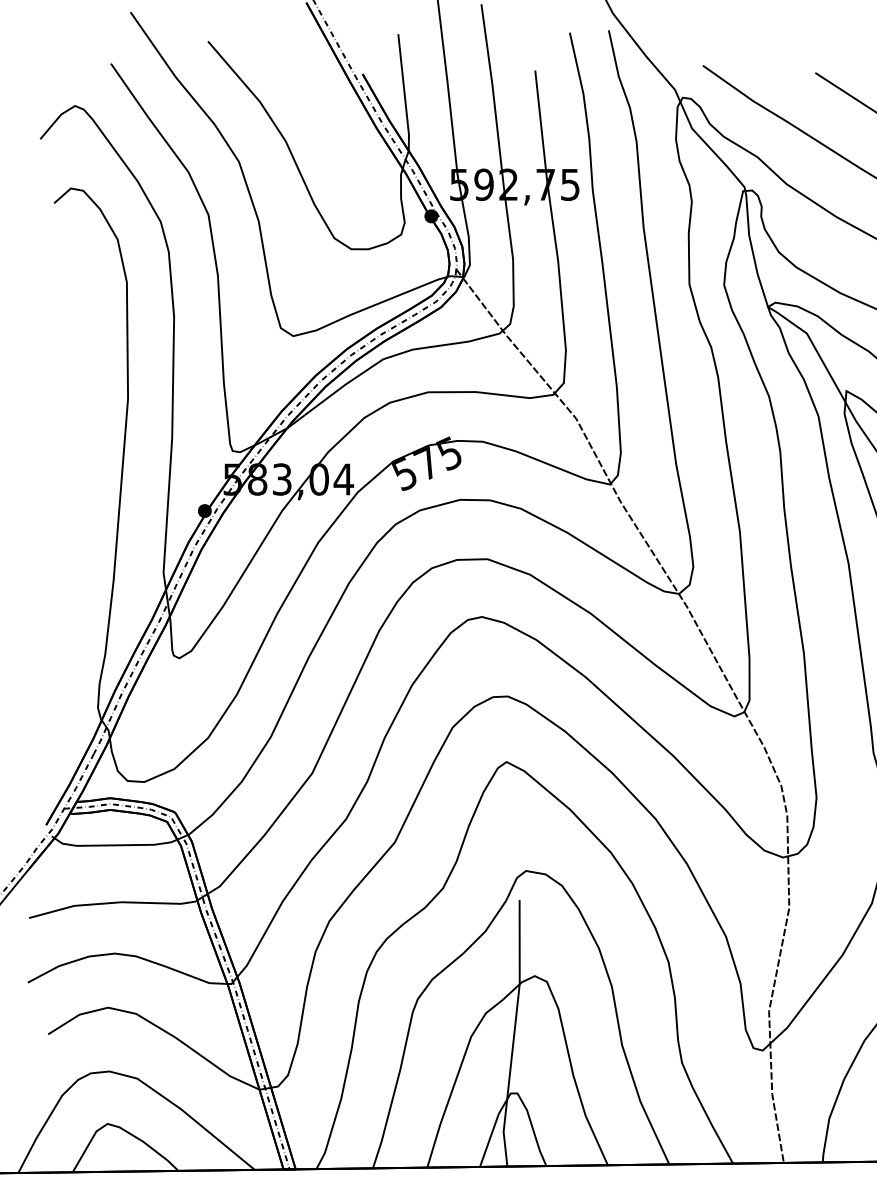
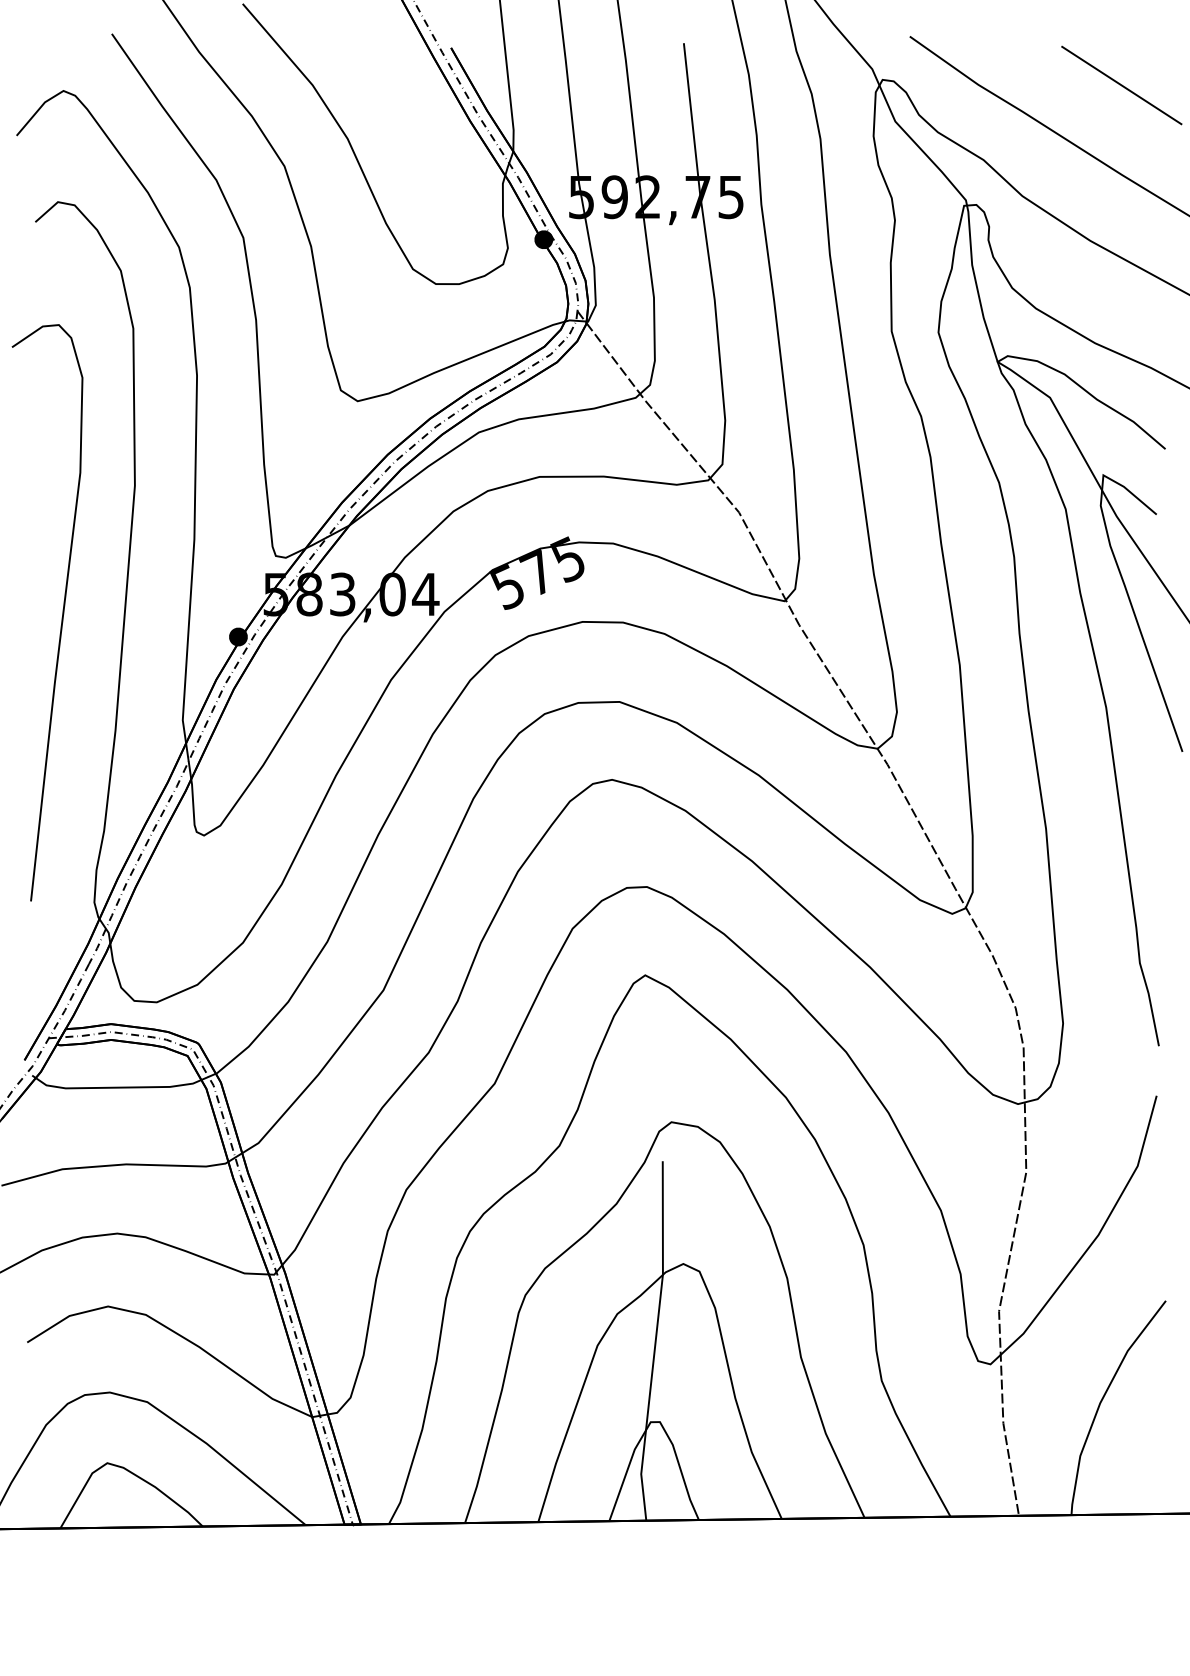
curve: (73, 496) -> (61, 617), added

